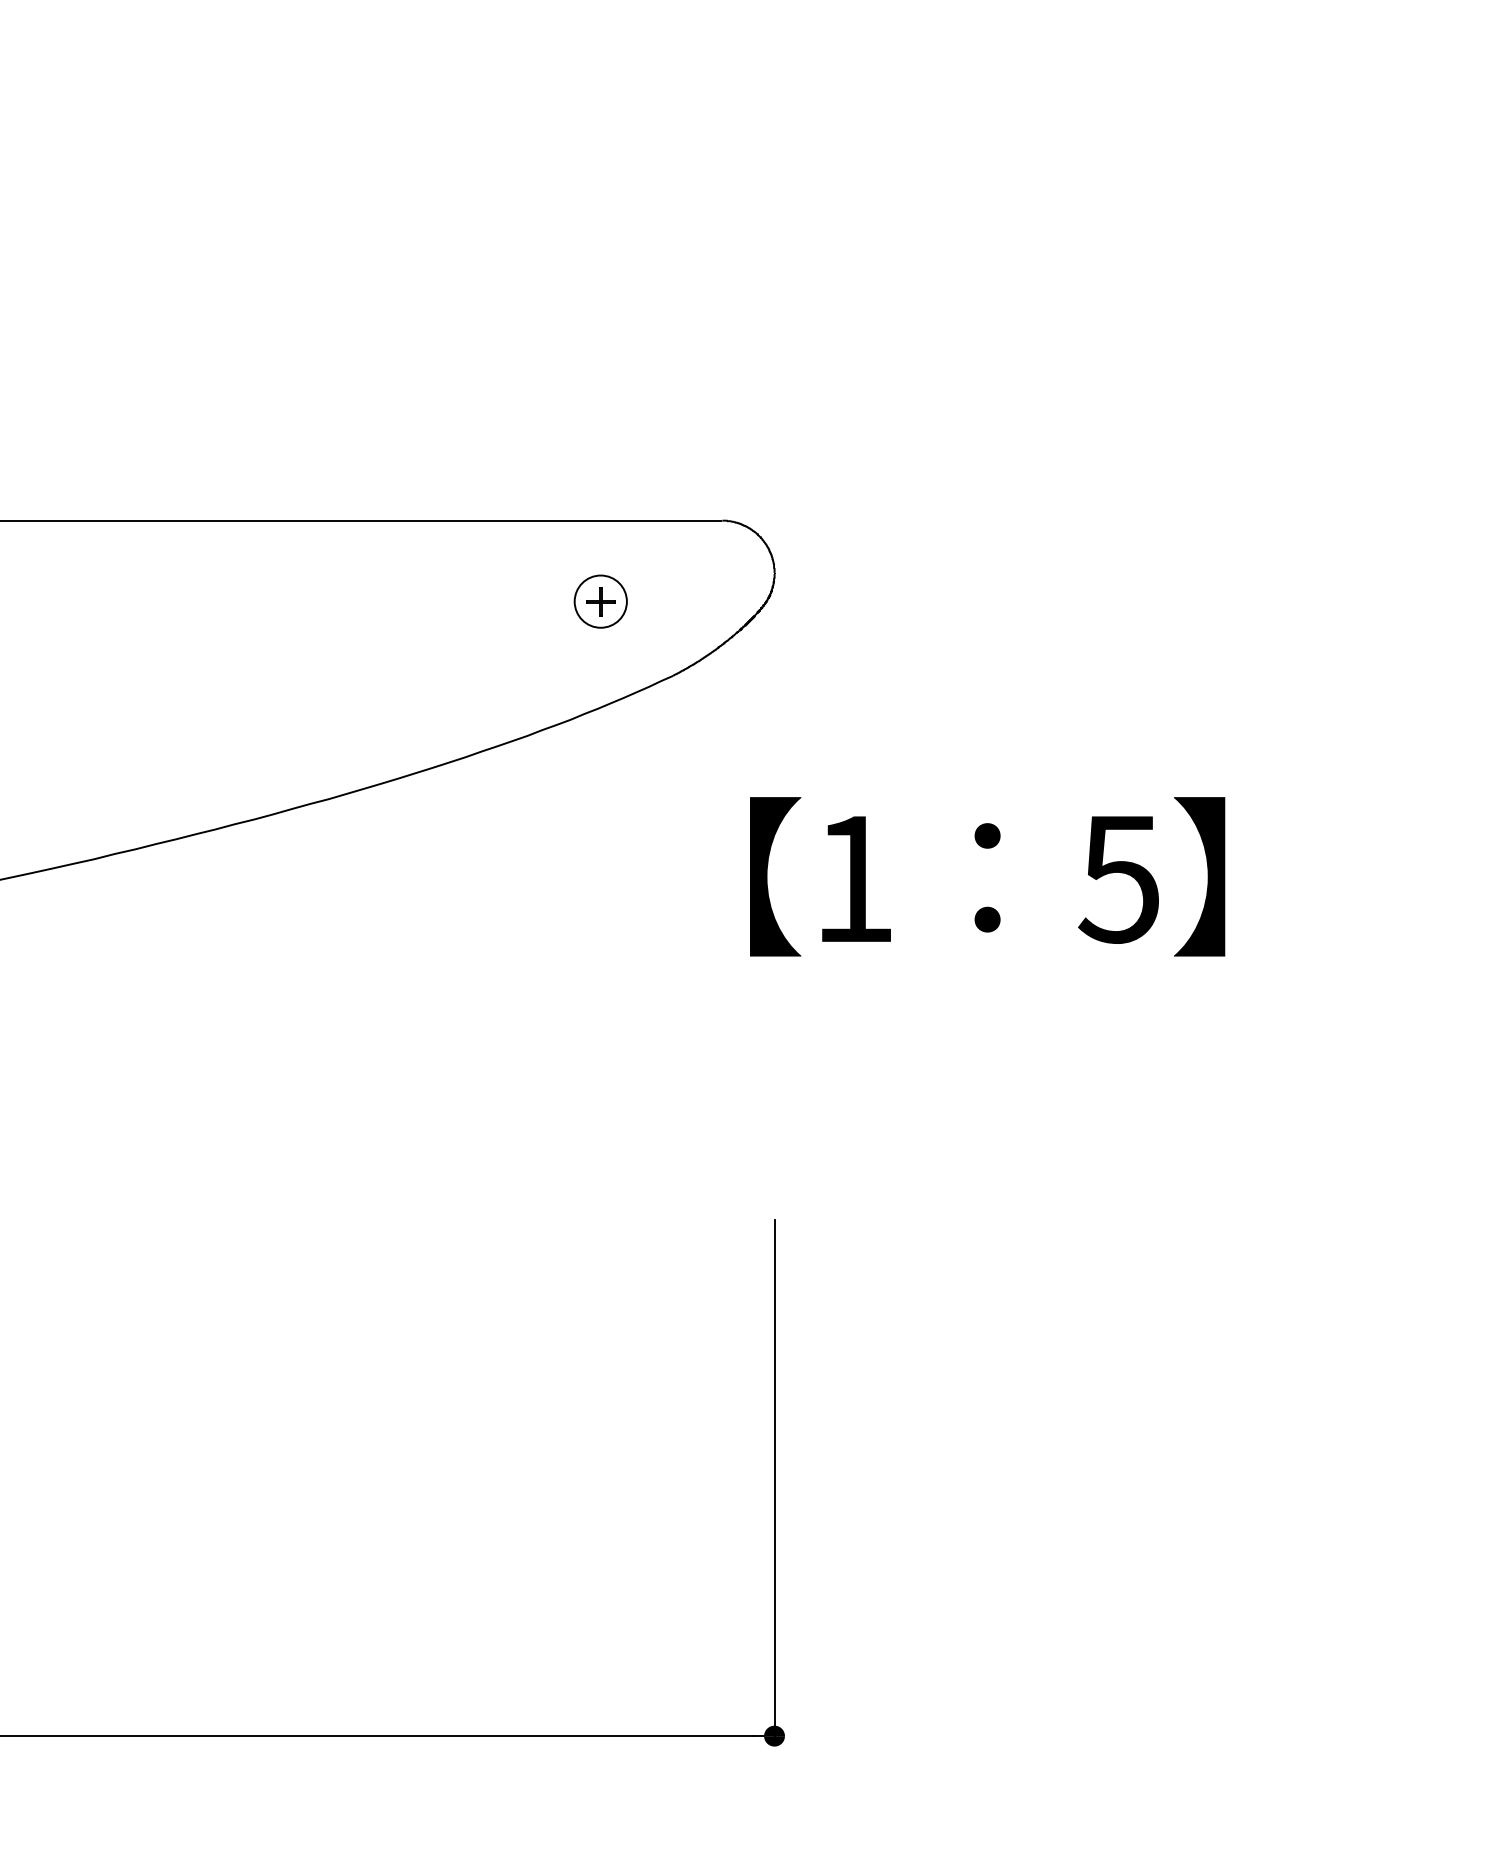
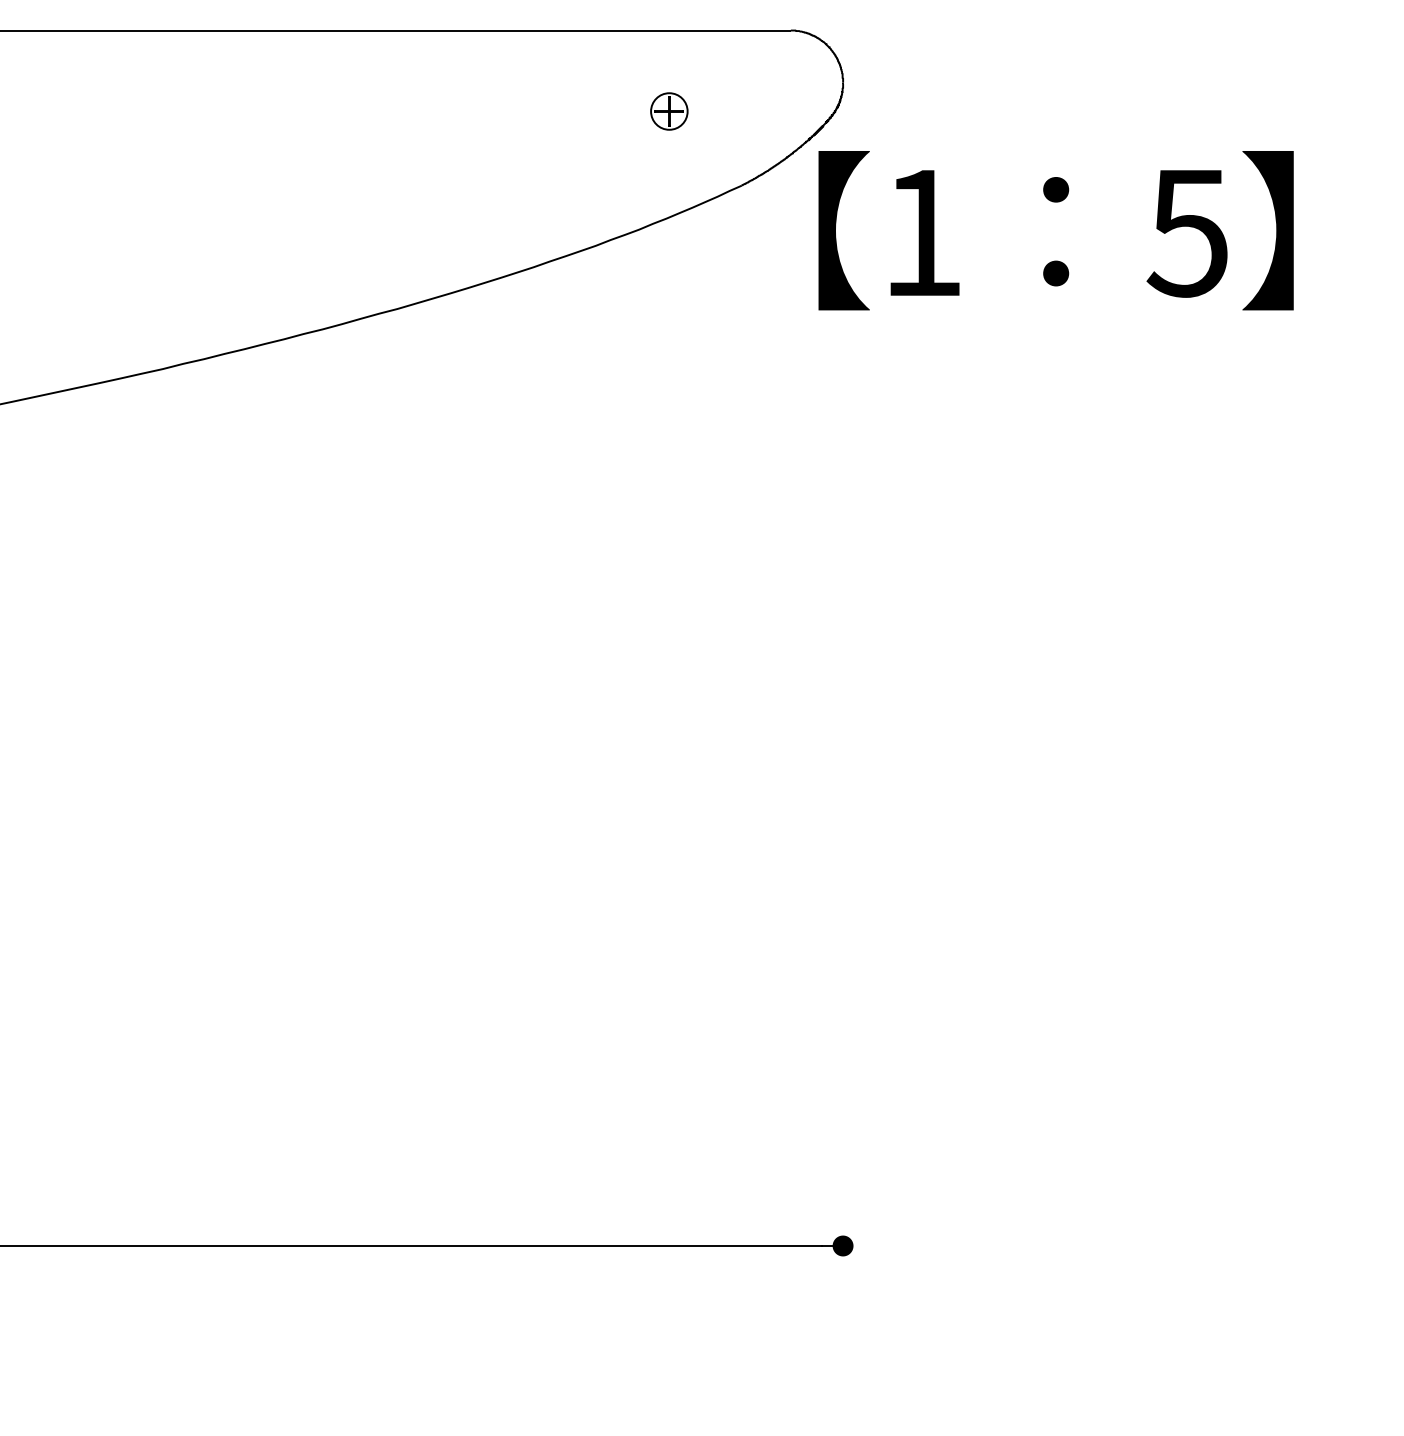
circle: (600, 601) -> (669, 111), size x0.7
text: (987, 876) -> (1056, 230), moved
line: (774, 1478) -> (843, 988), removed

